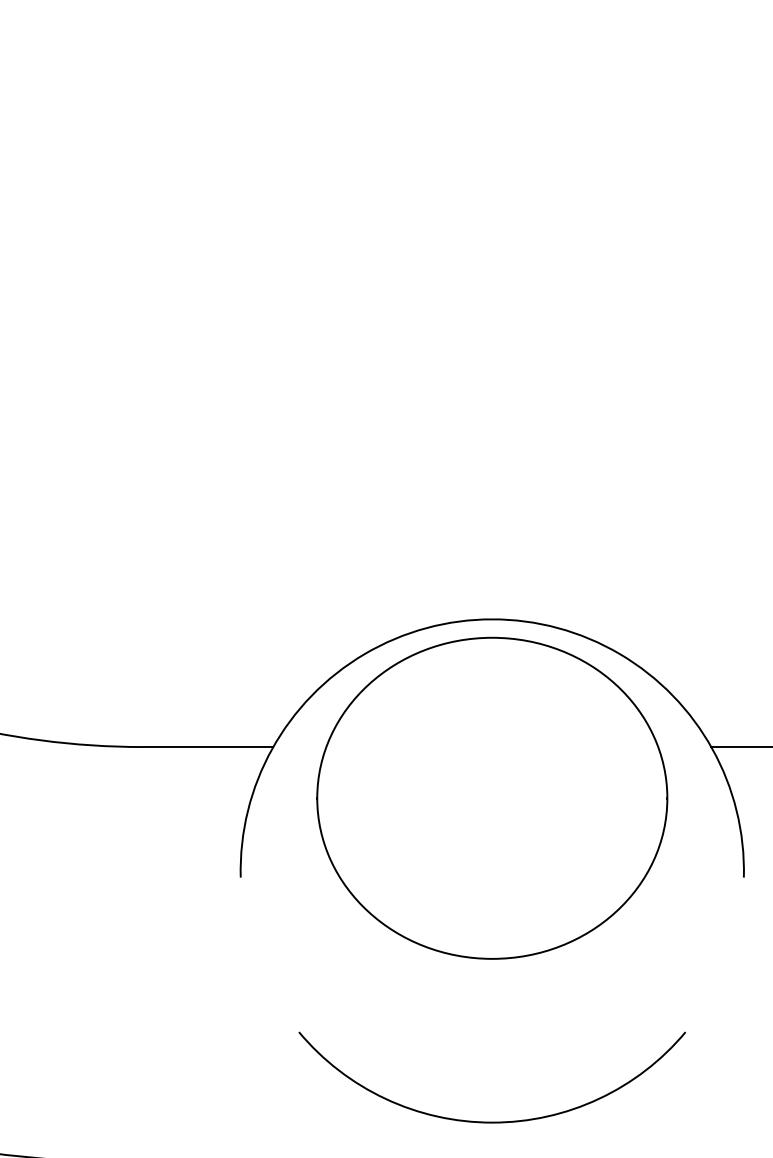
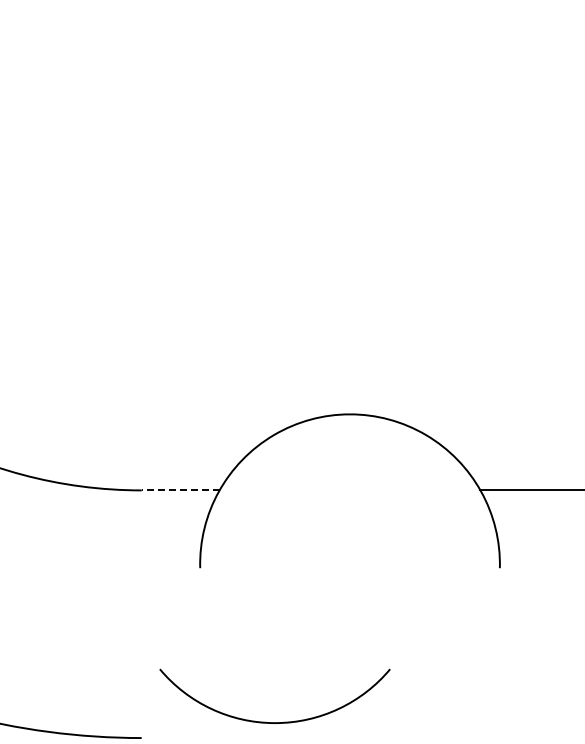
line: (207, 747) -> (180, 490), solid -> dashed
part: (491, 797) -> (349, 520), removed
arc: (491, 1121) -> (274, 722), moved

